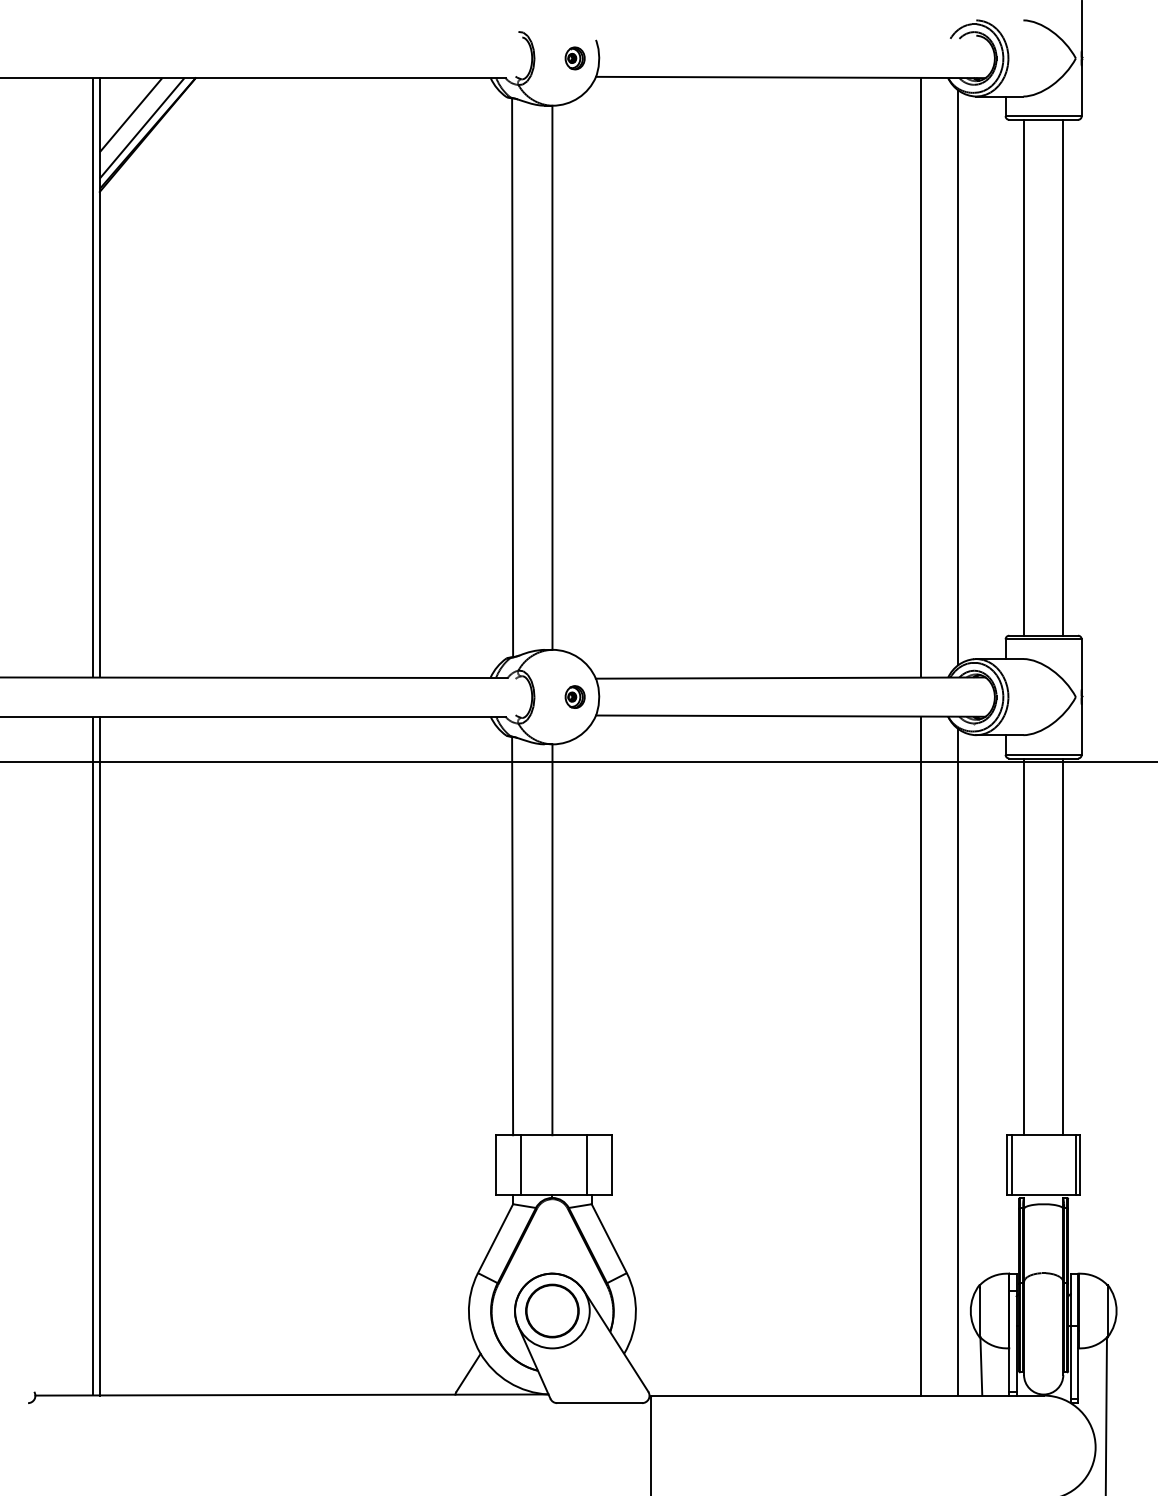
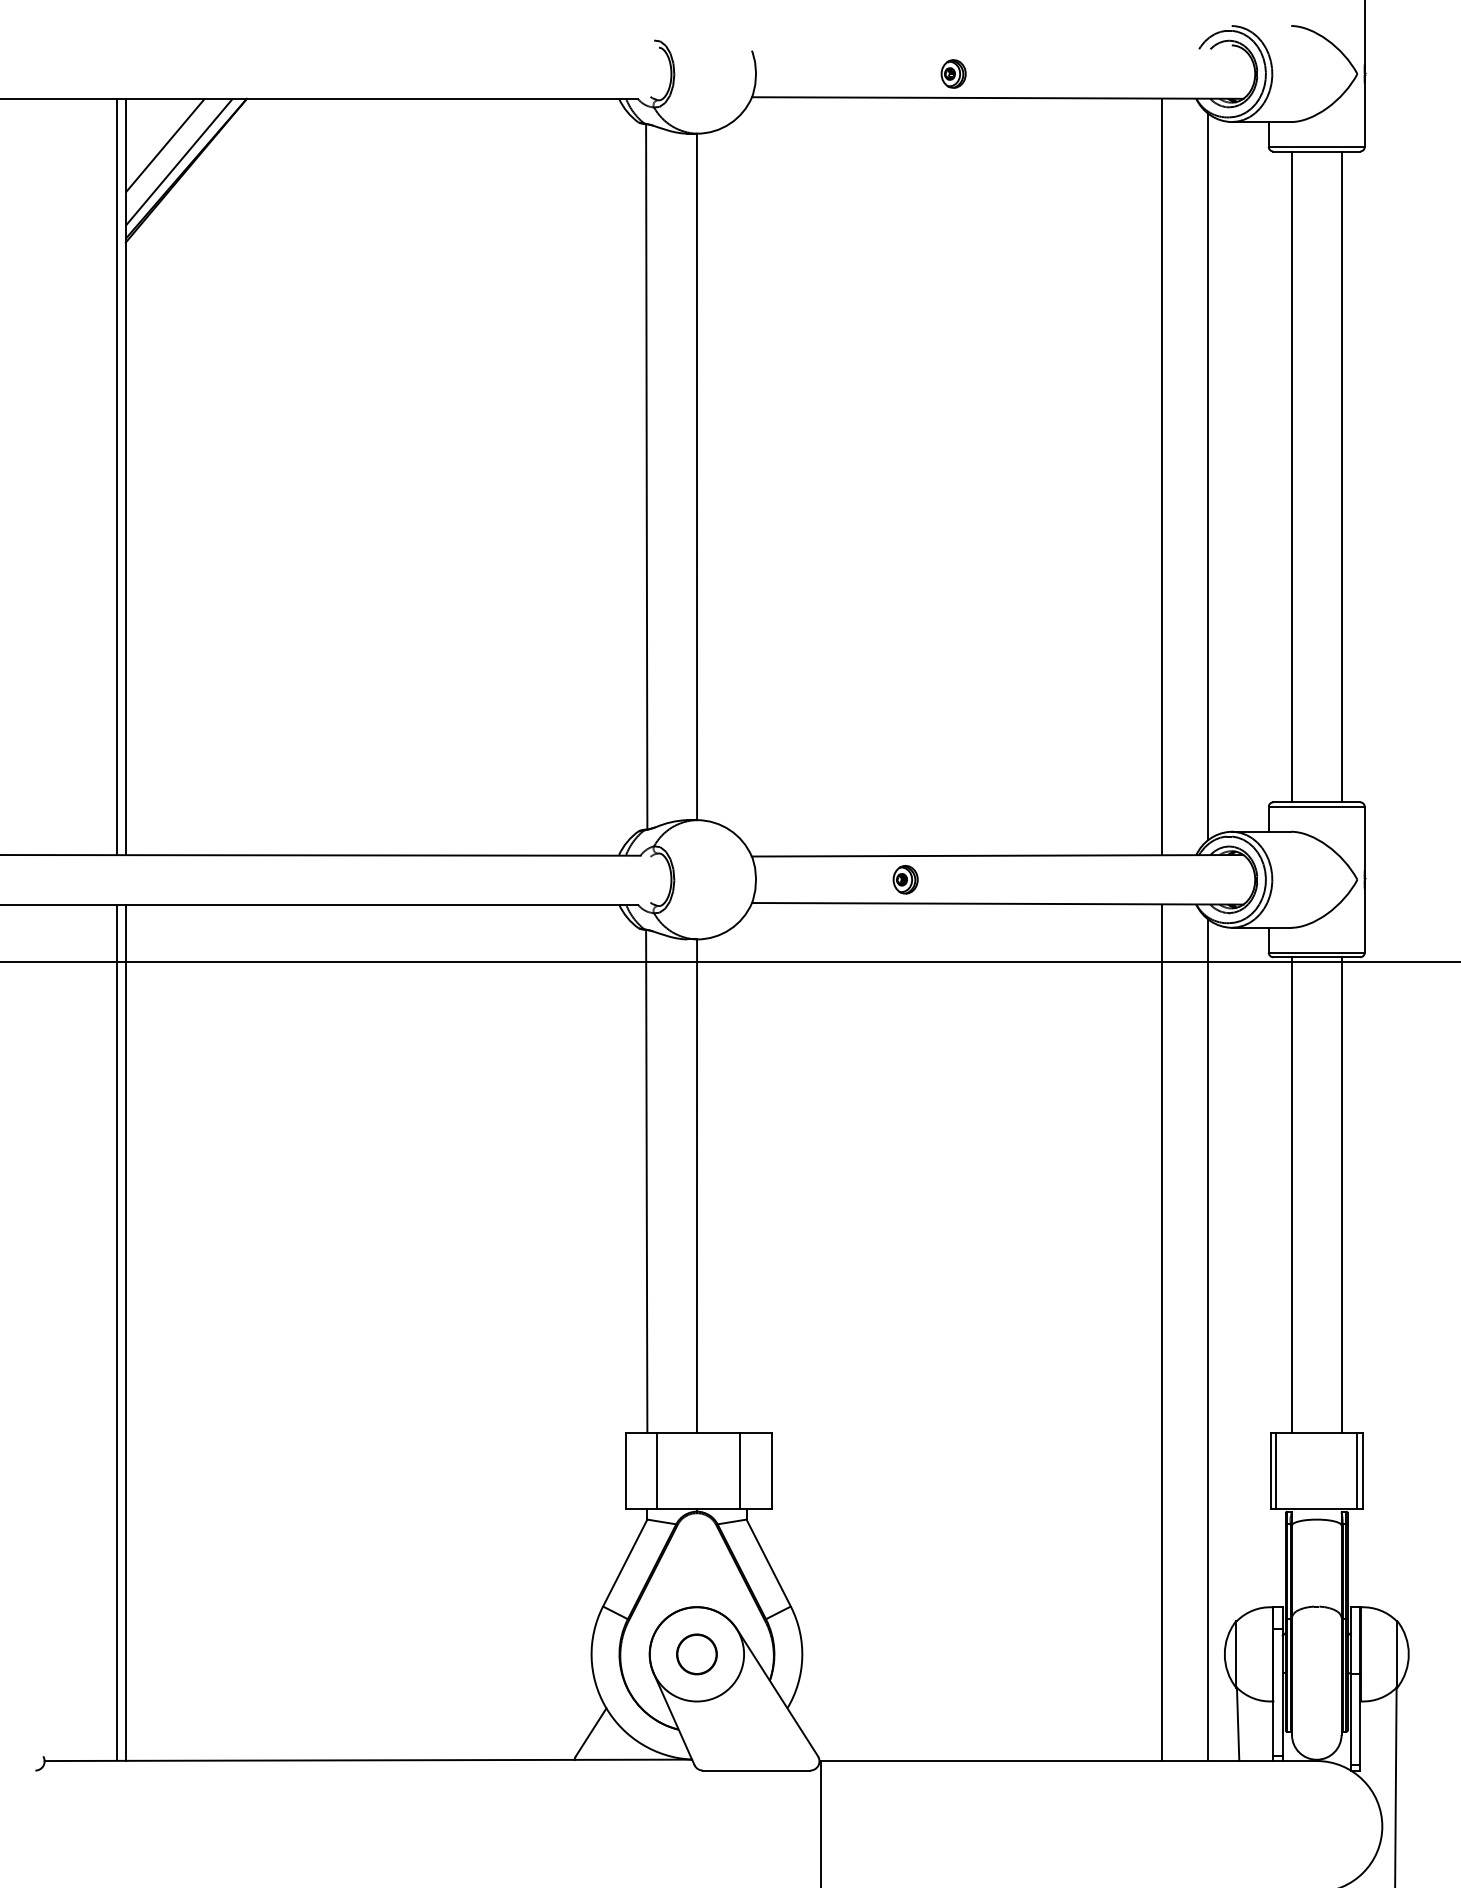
part: (575, 58) -> (953, 73), moved
part: (575, 696) -> (905, 879), moved
part: (552, 1311) -> (696, 1654), size x0.6

